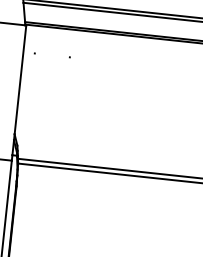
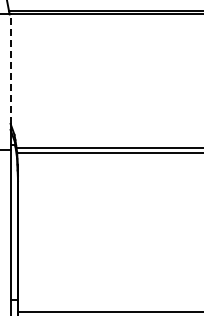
line: (20, 80) -> (10, 69), solid -> dashed

